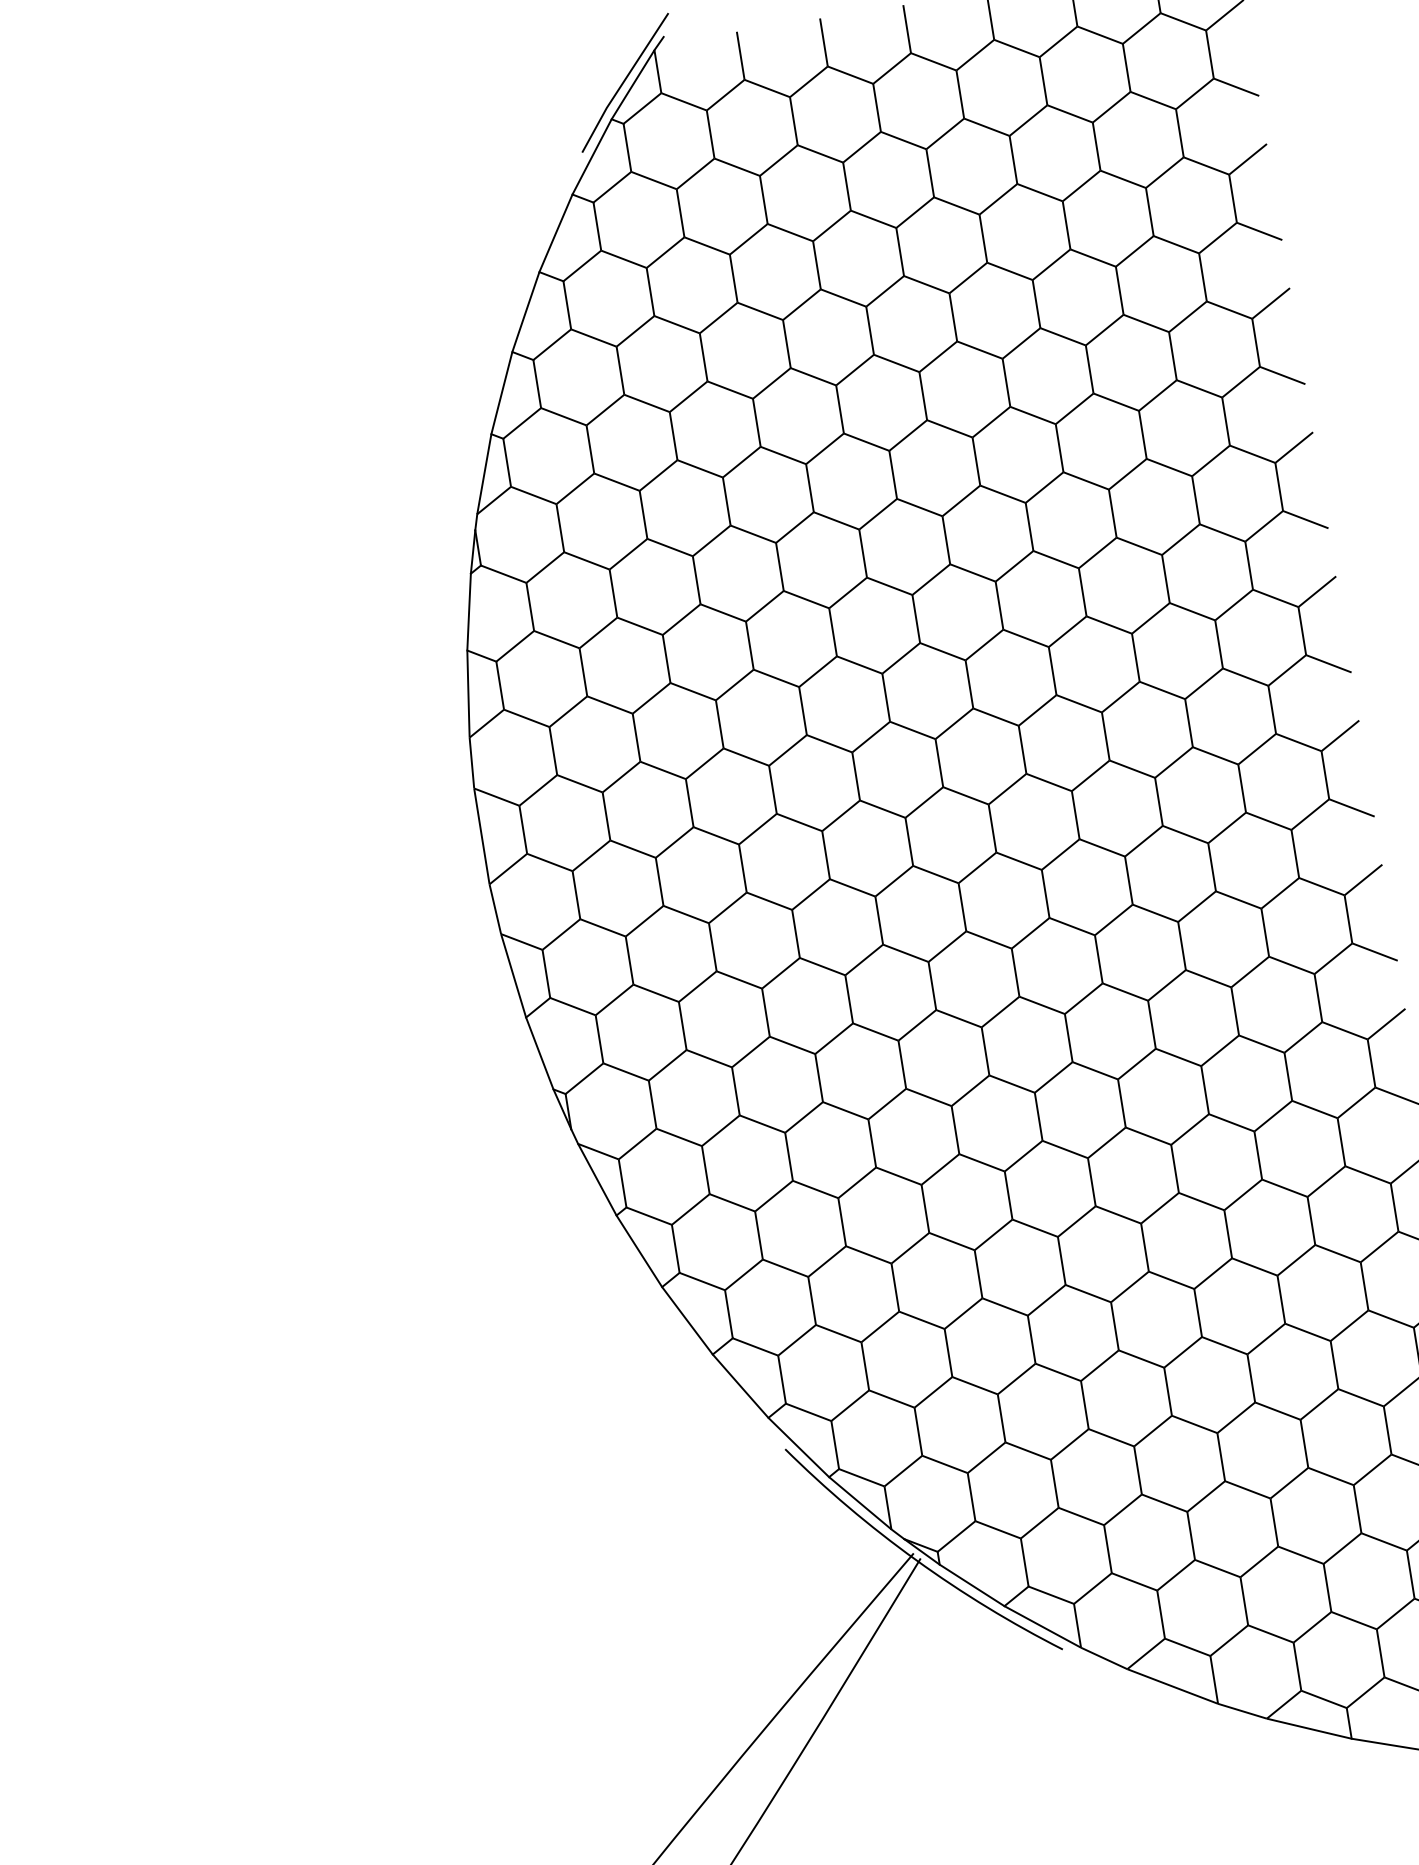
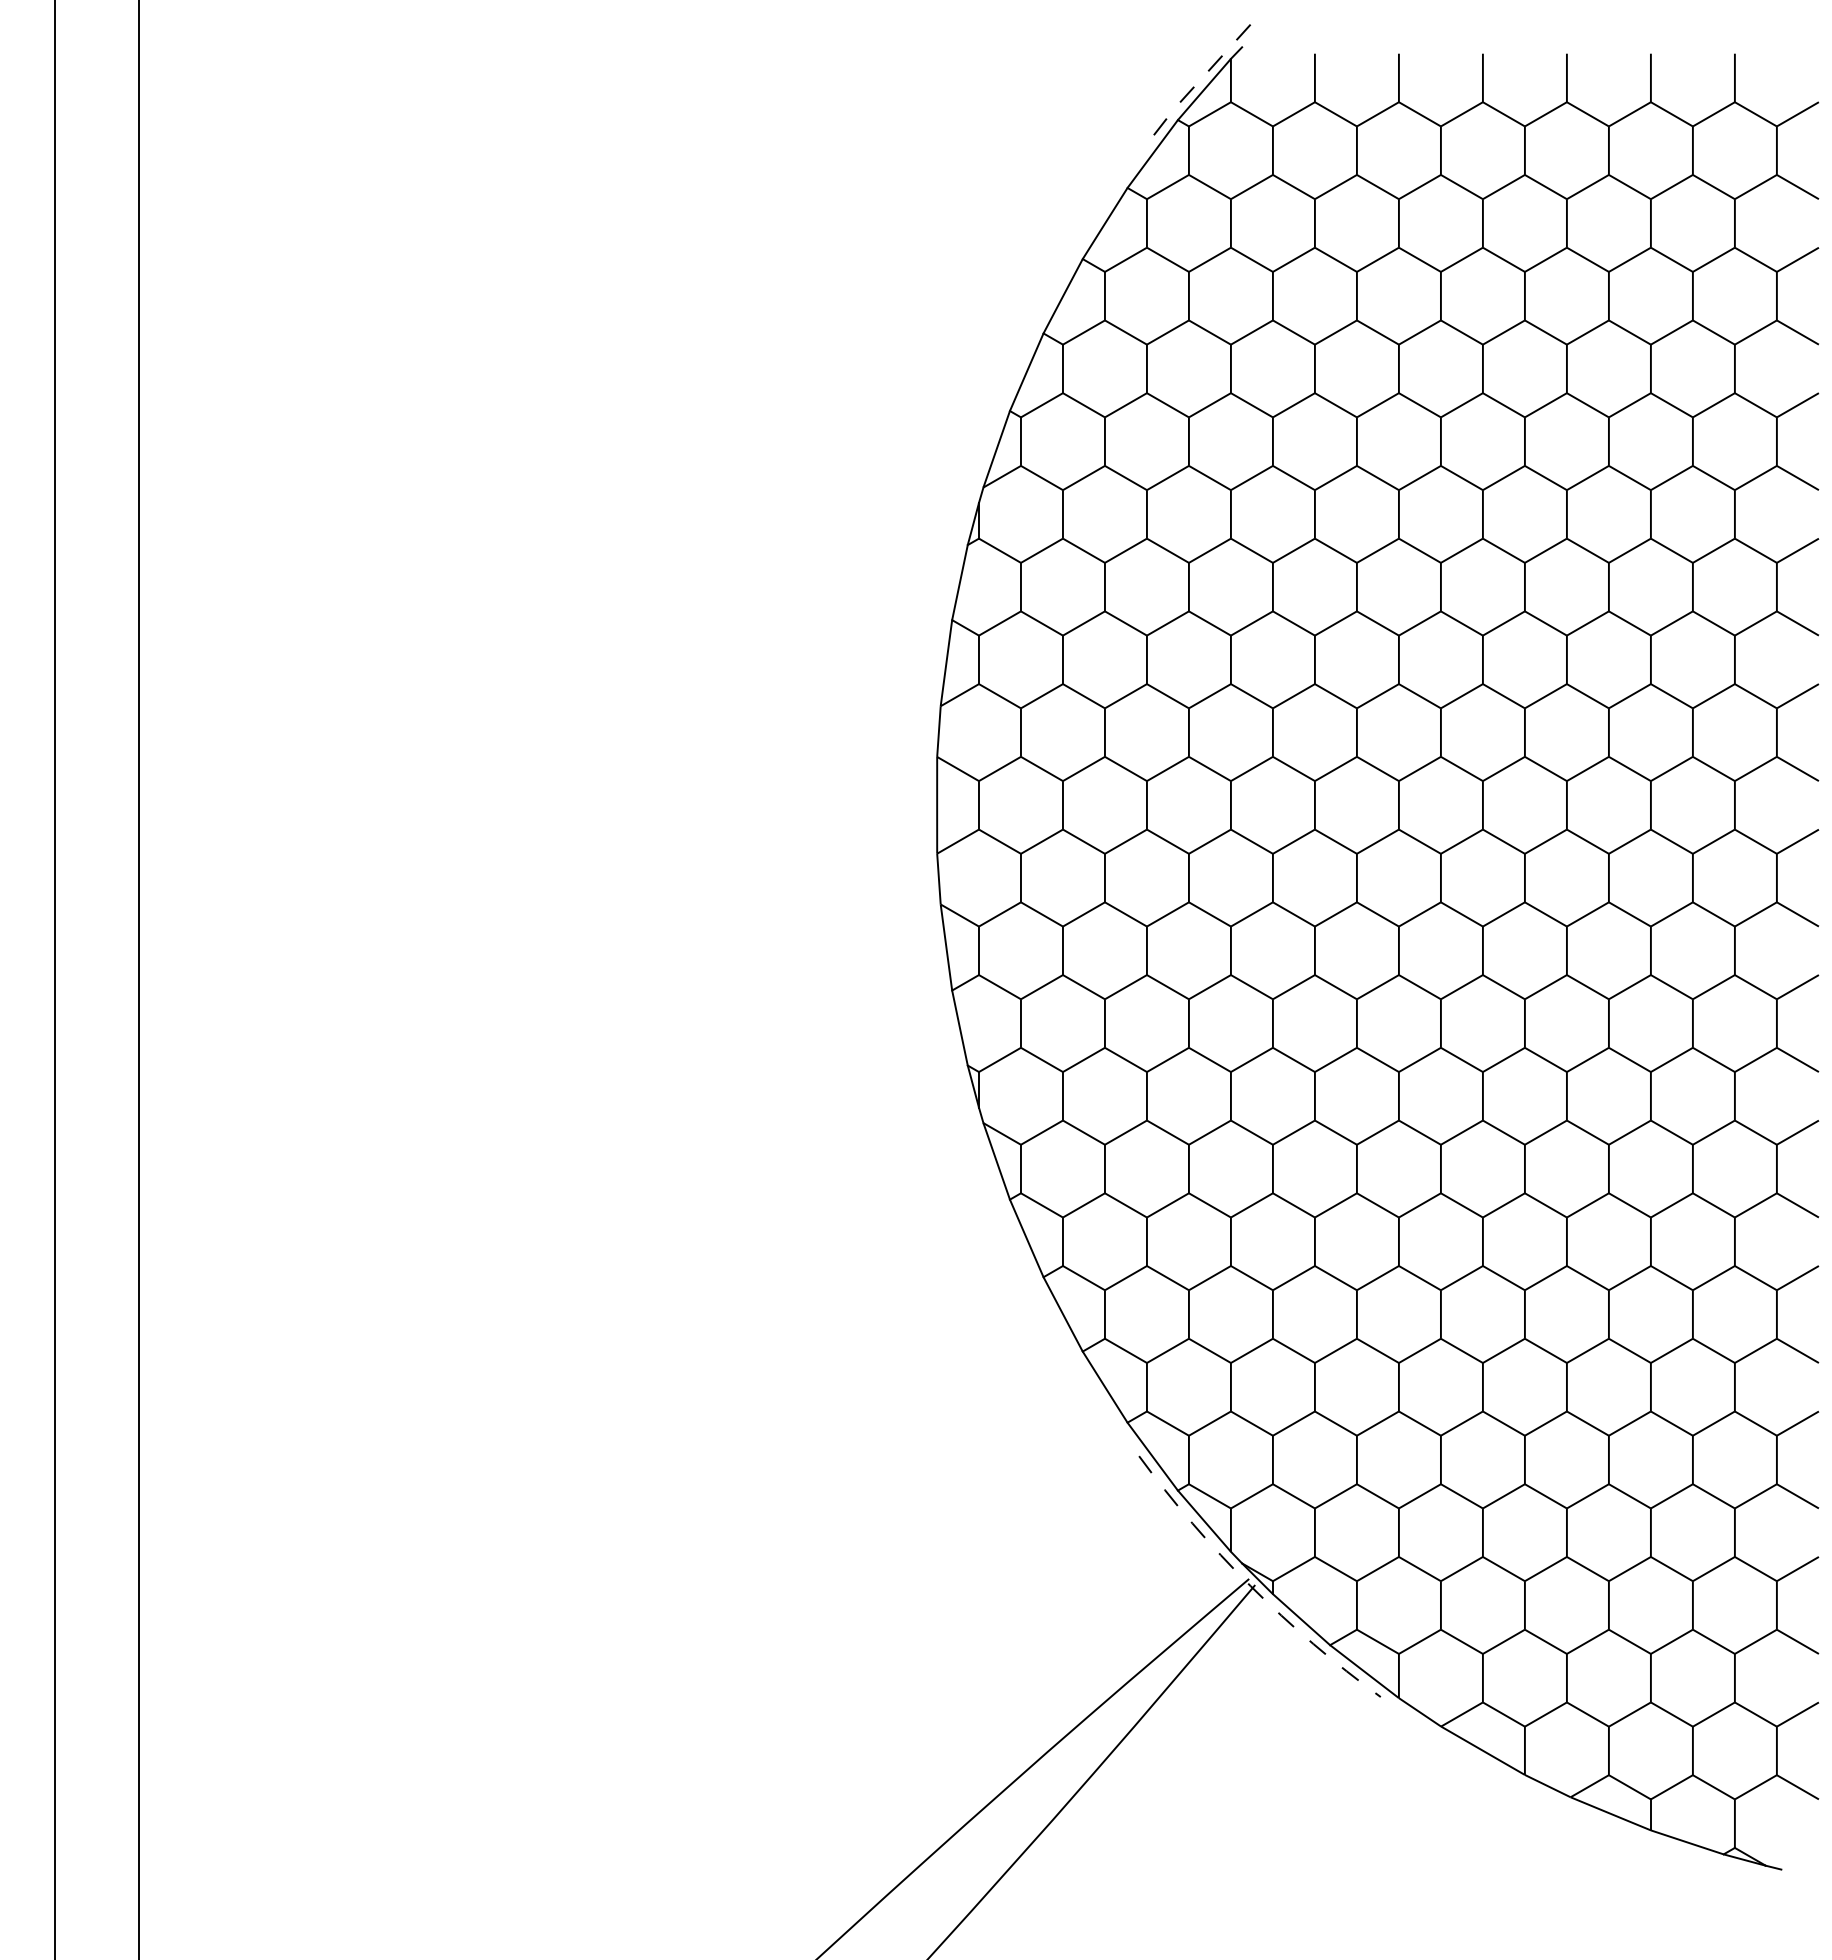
line: (623, 82) -> (1195, 85), solid -> dashed
arc: (916, 1560) -> (1250, 1586), solid -> dashed

